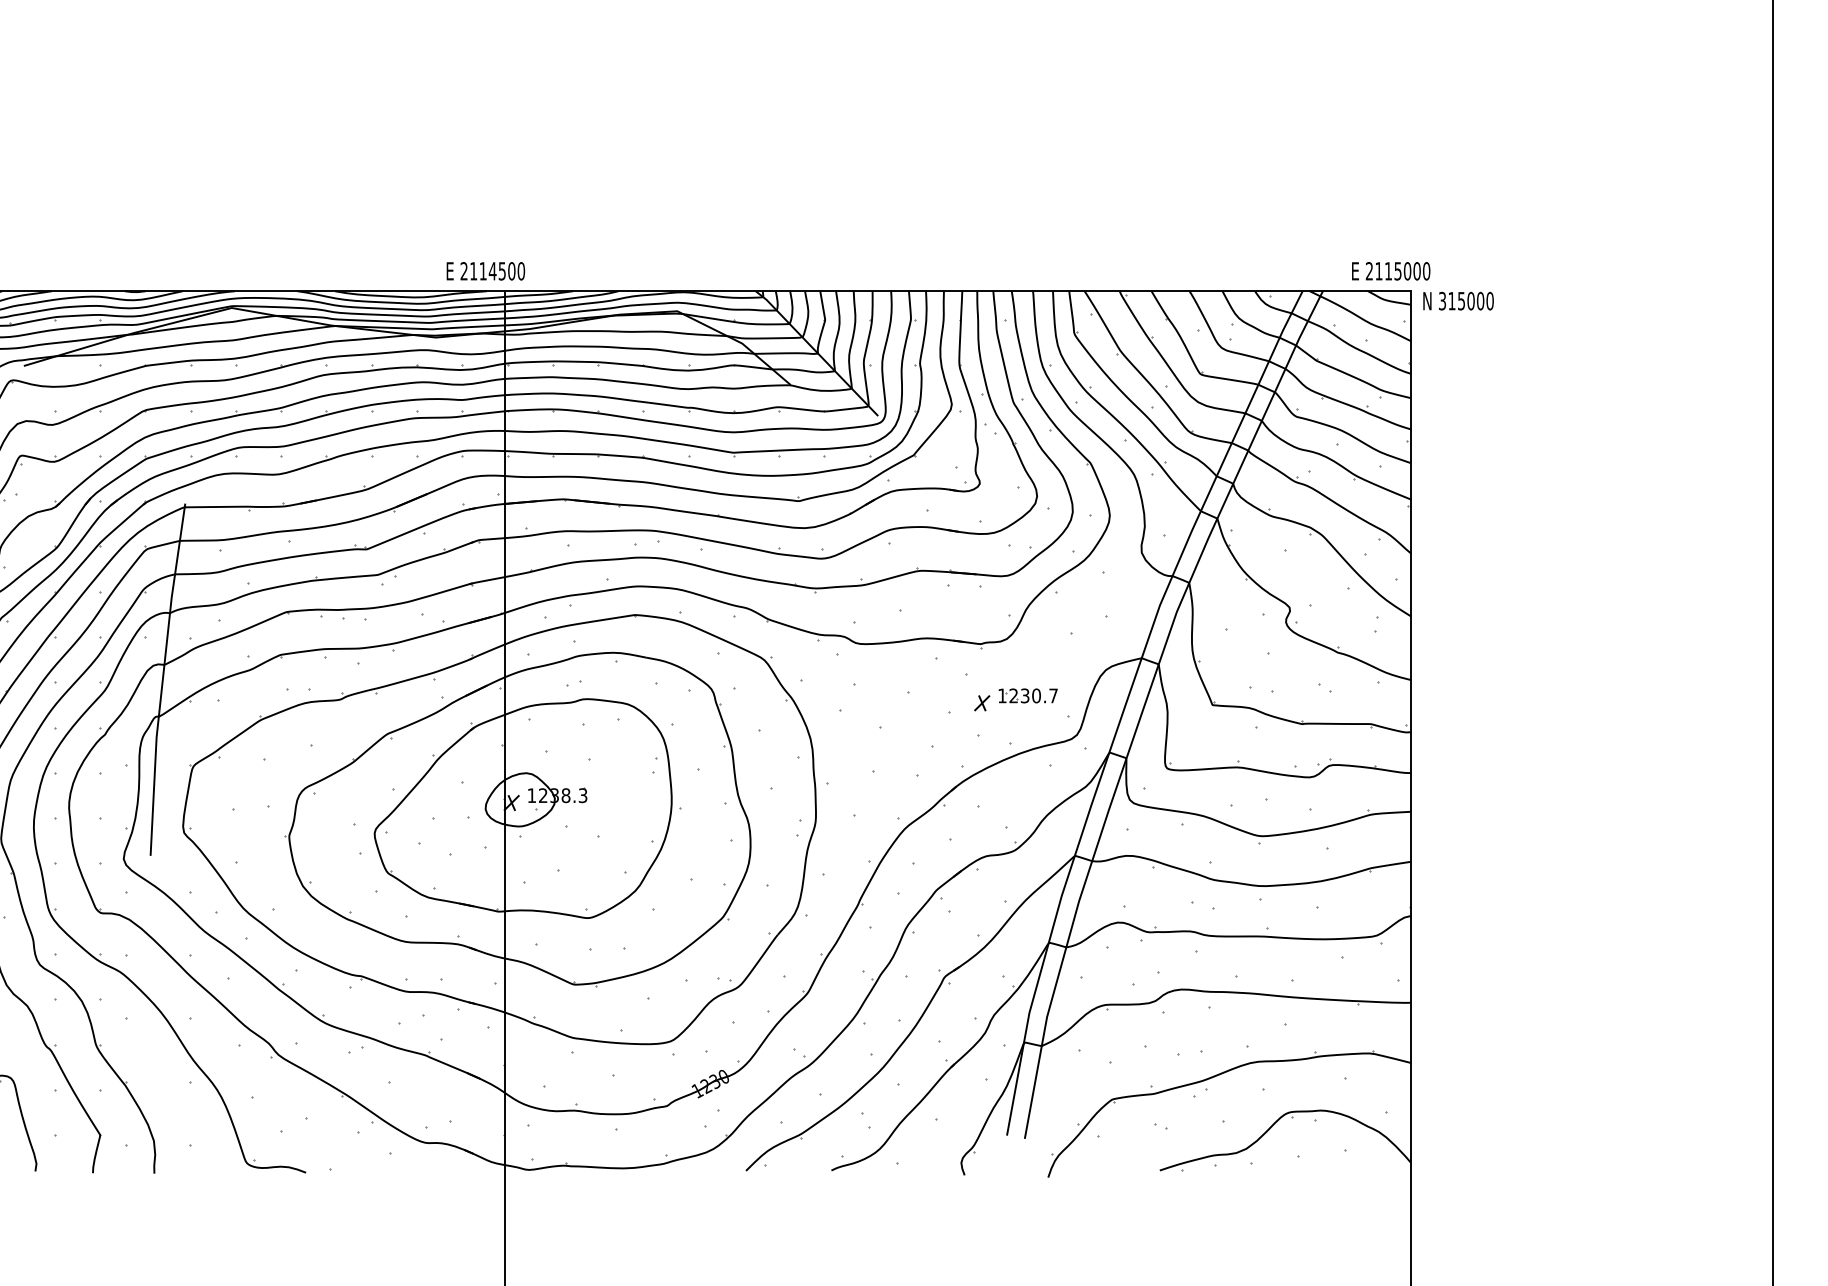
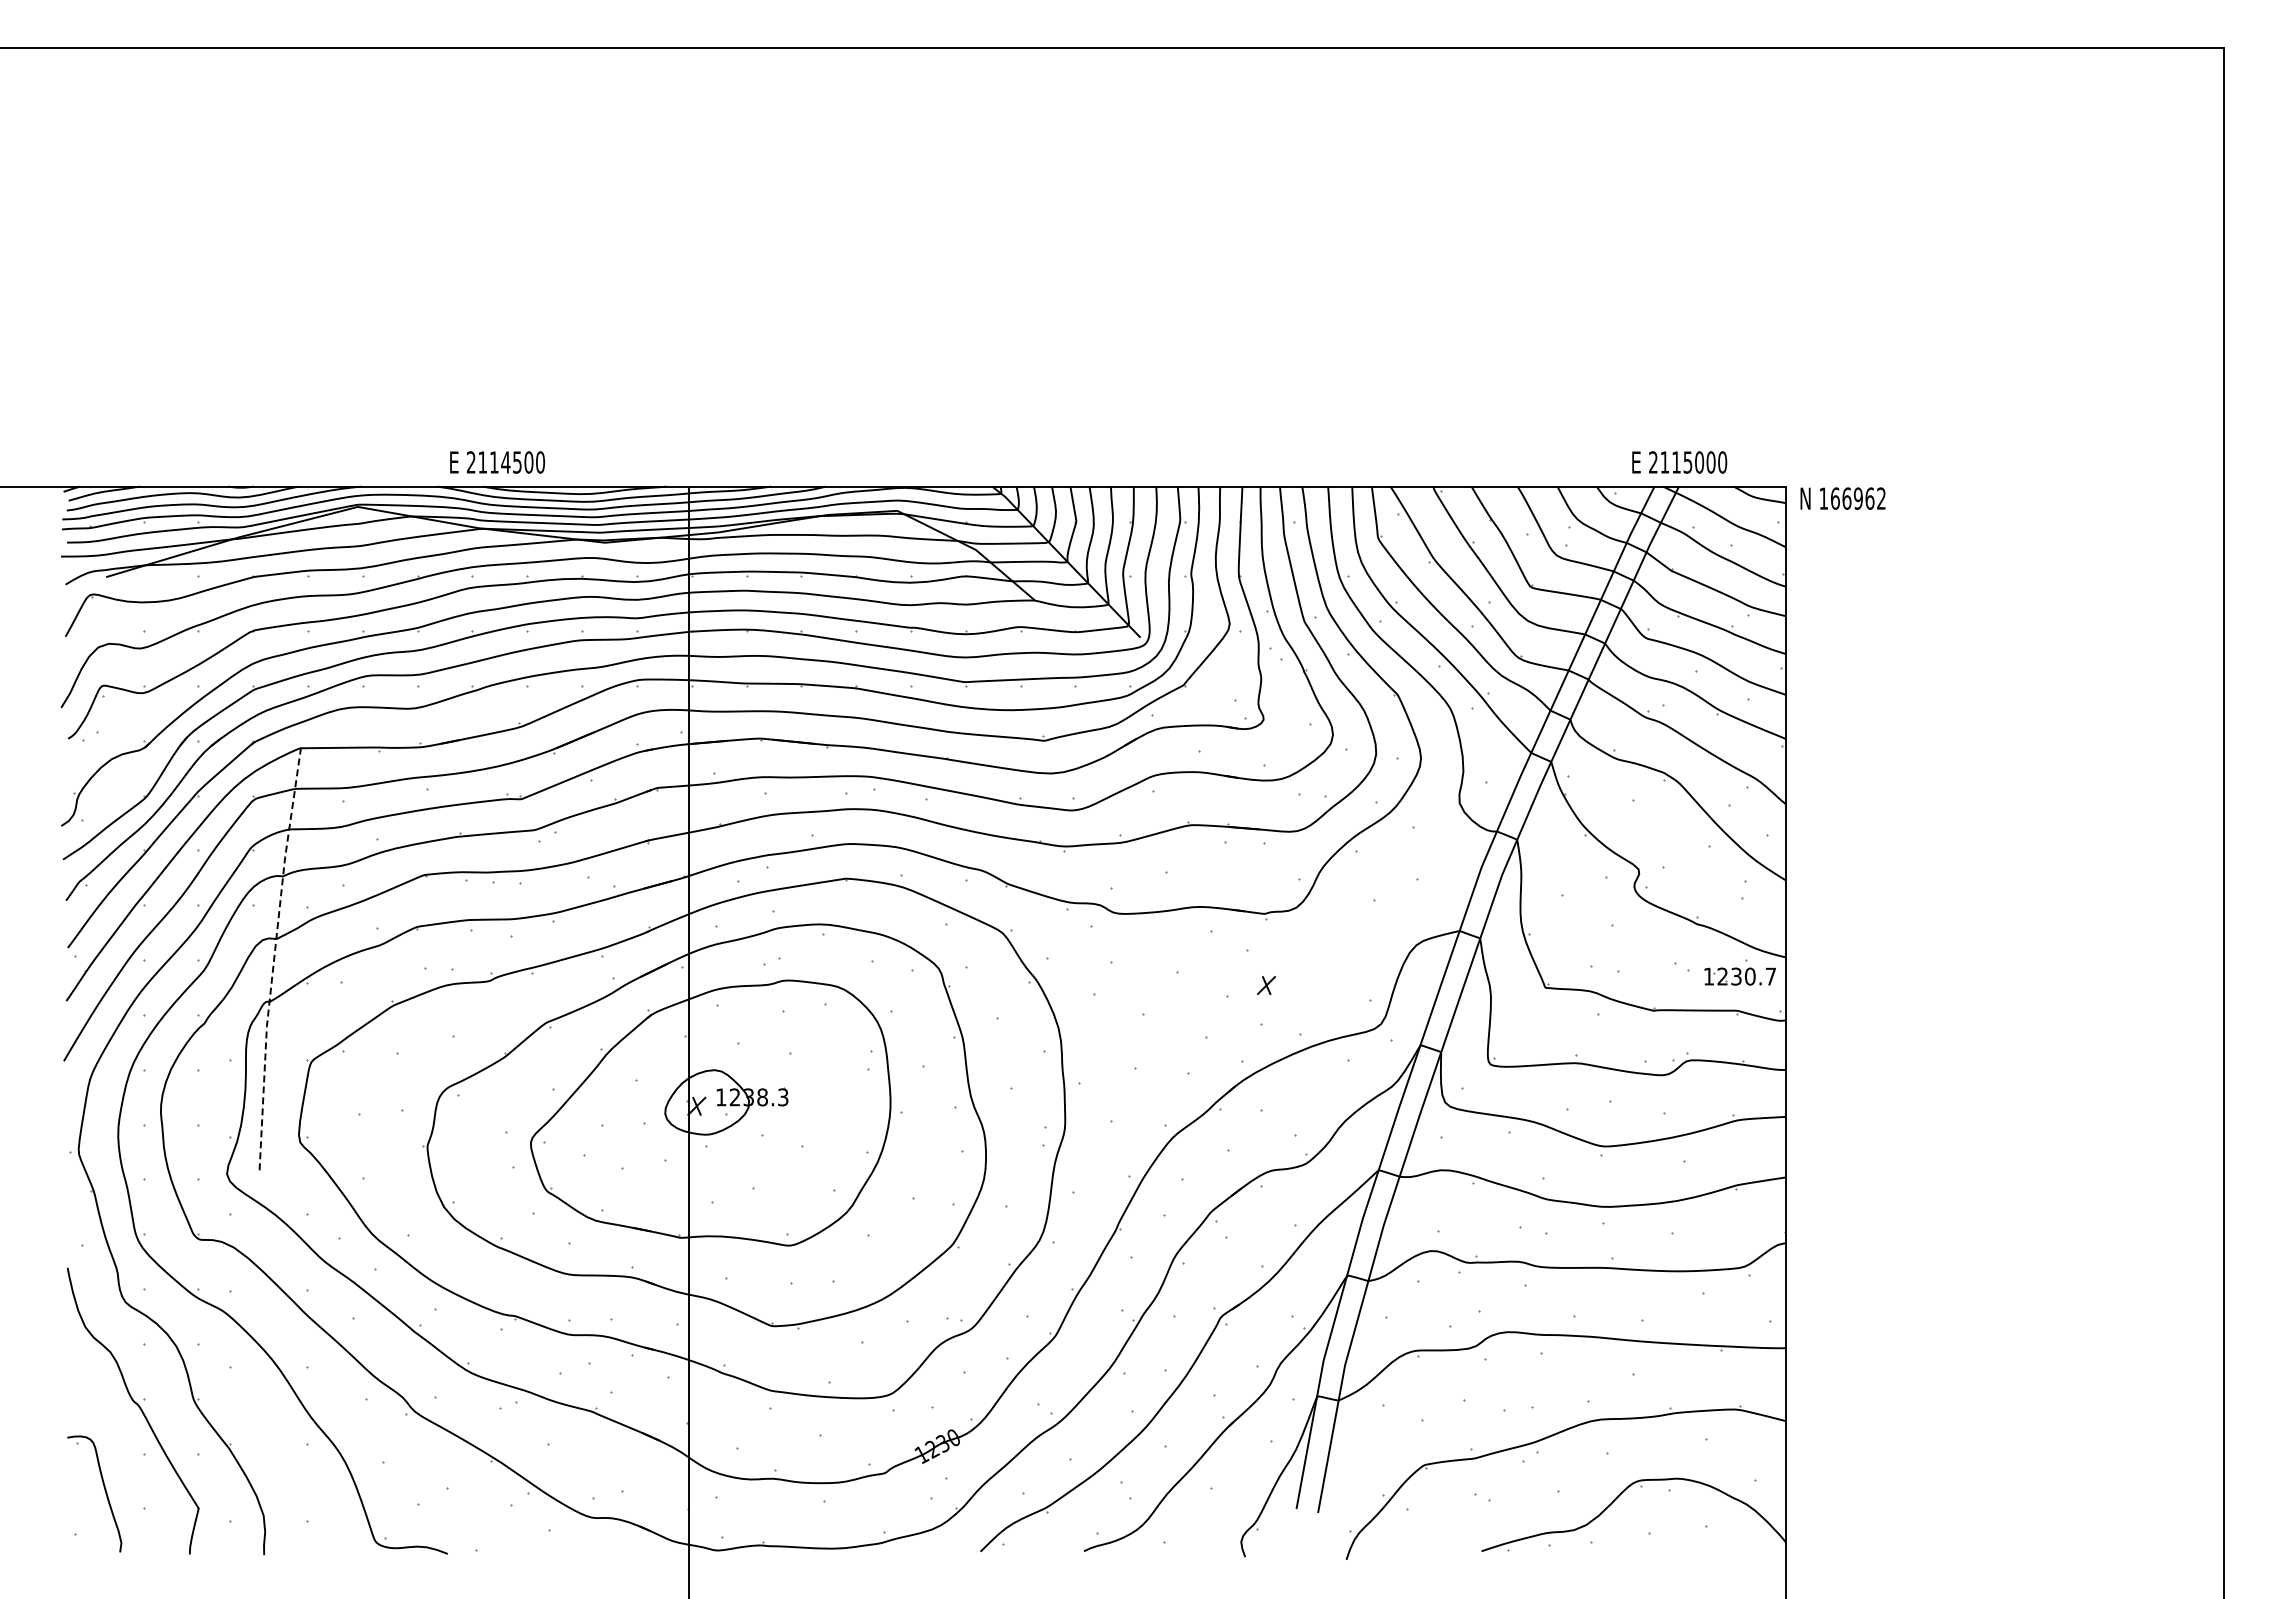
text: (485, 271) -> (497, 462), moved
text: (1391, 271) -> (1679, 462), moved
text: (1466, 301) -> (1852, 498), 315000 -> 166962
line: (162, 679) -> (274, 956), solid -> dashed
part: (1027, 695) -> (1739, 976), moved

